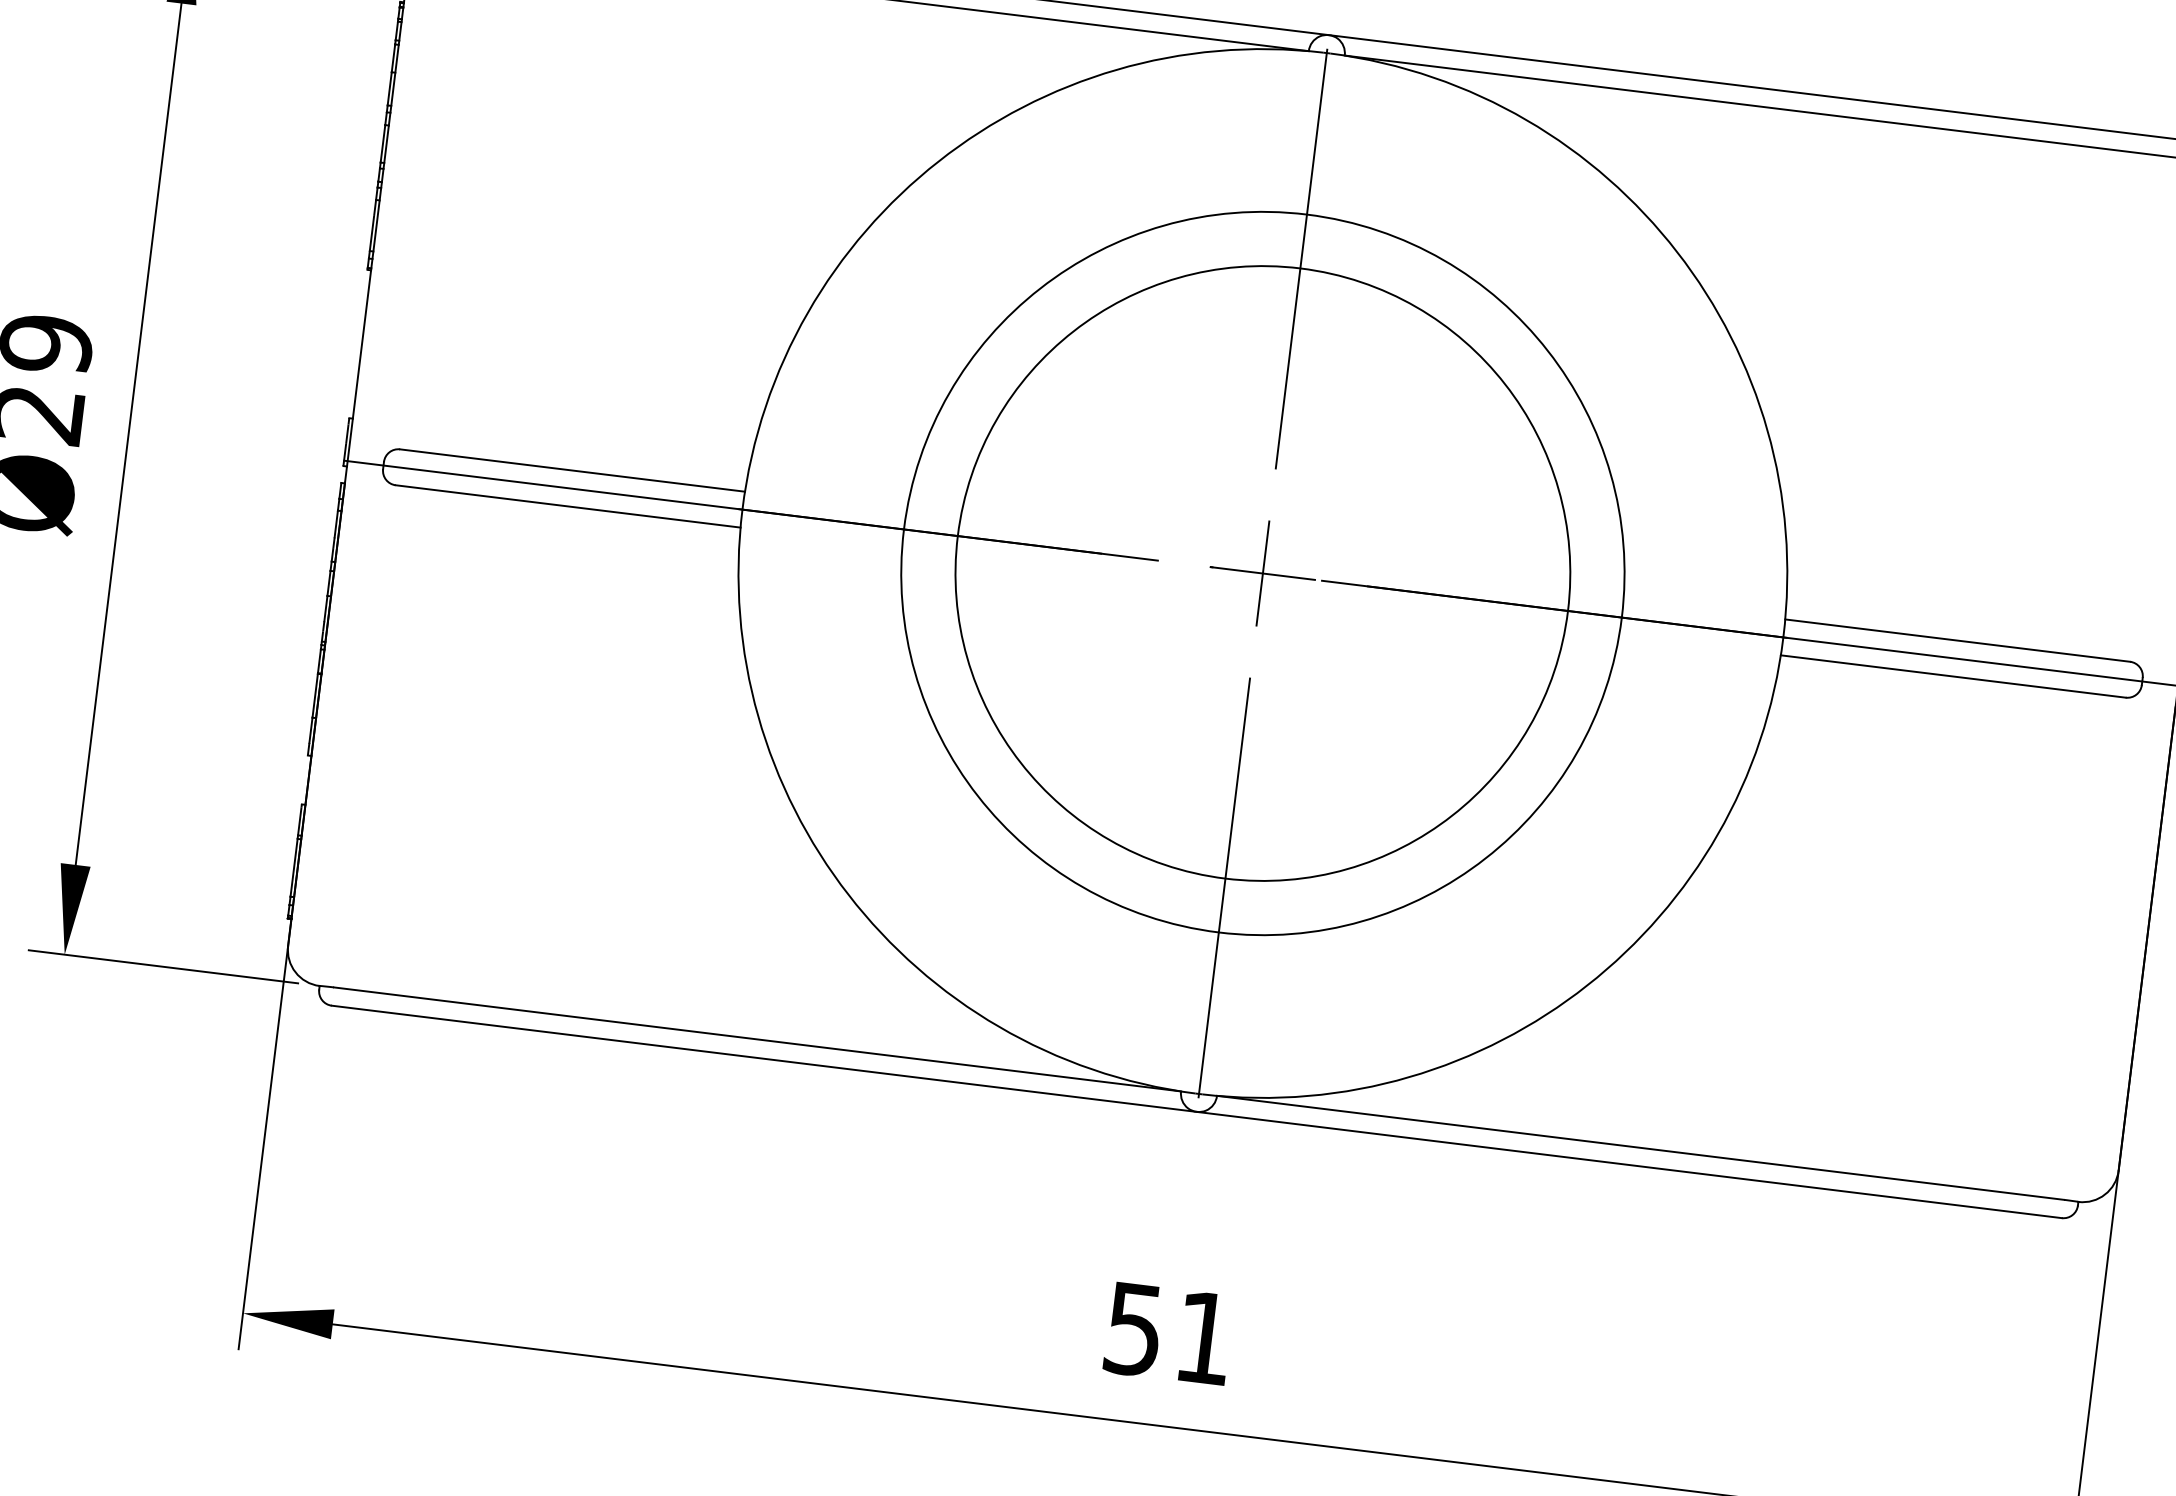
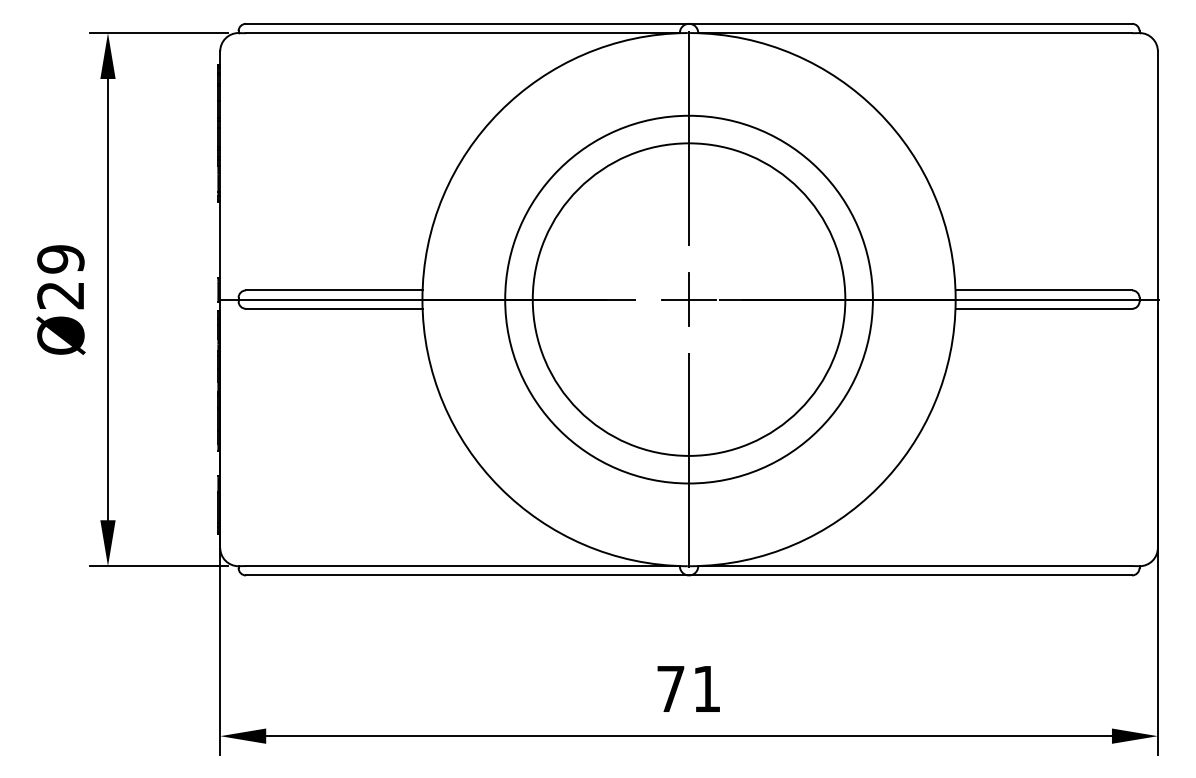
text: (1133, 1330) -> (670, 689), 51 -> 71

